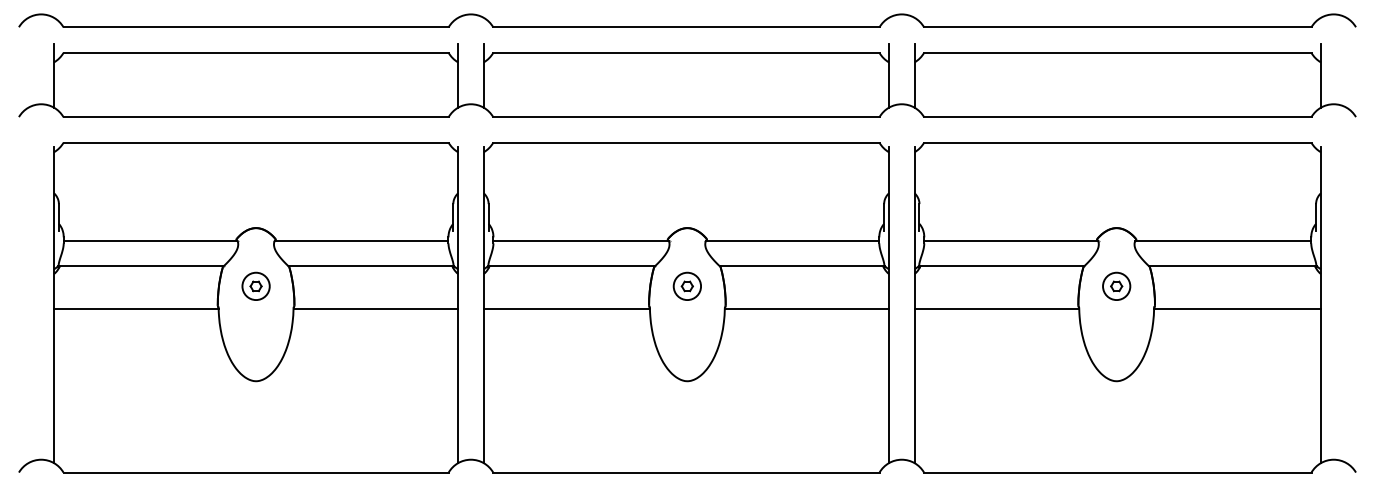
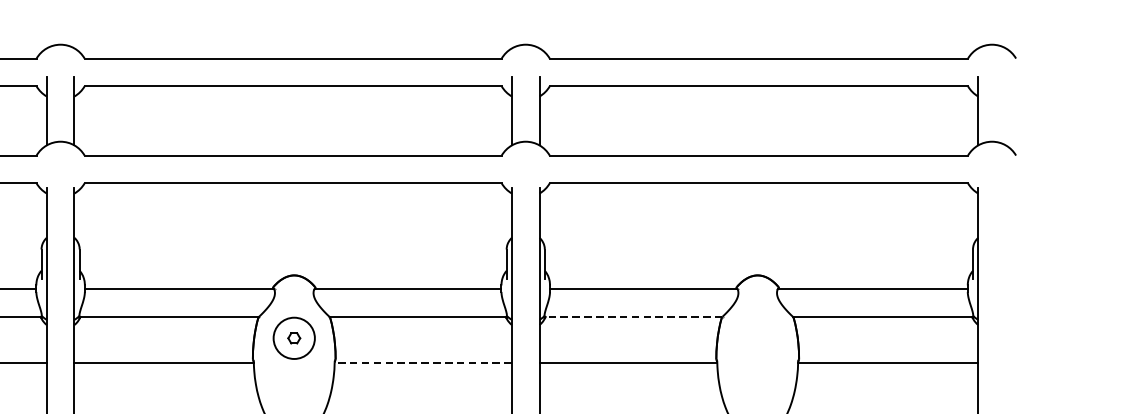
line: (1000, 266) -> (632, 316), solid -> dashed
part: (1116, 285) -> (757, 337), removed
circle: (687, 286) -> (294, 338), size x1.4
line: (806, 309) -> (422, 363), solid -> dashed

